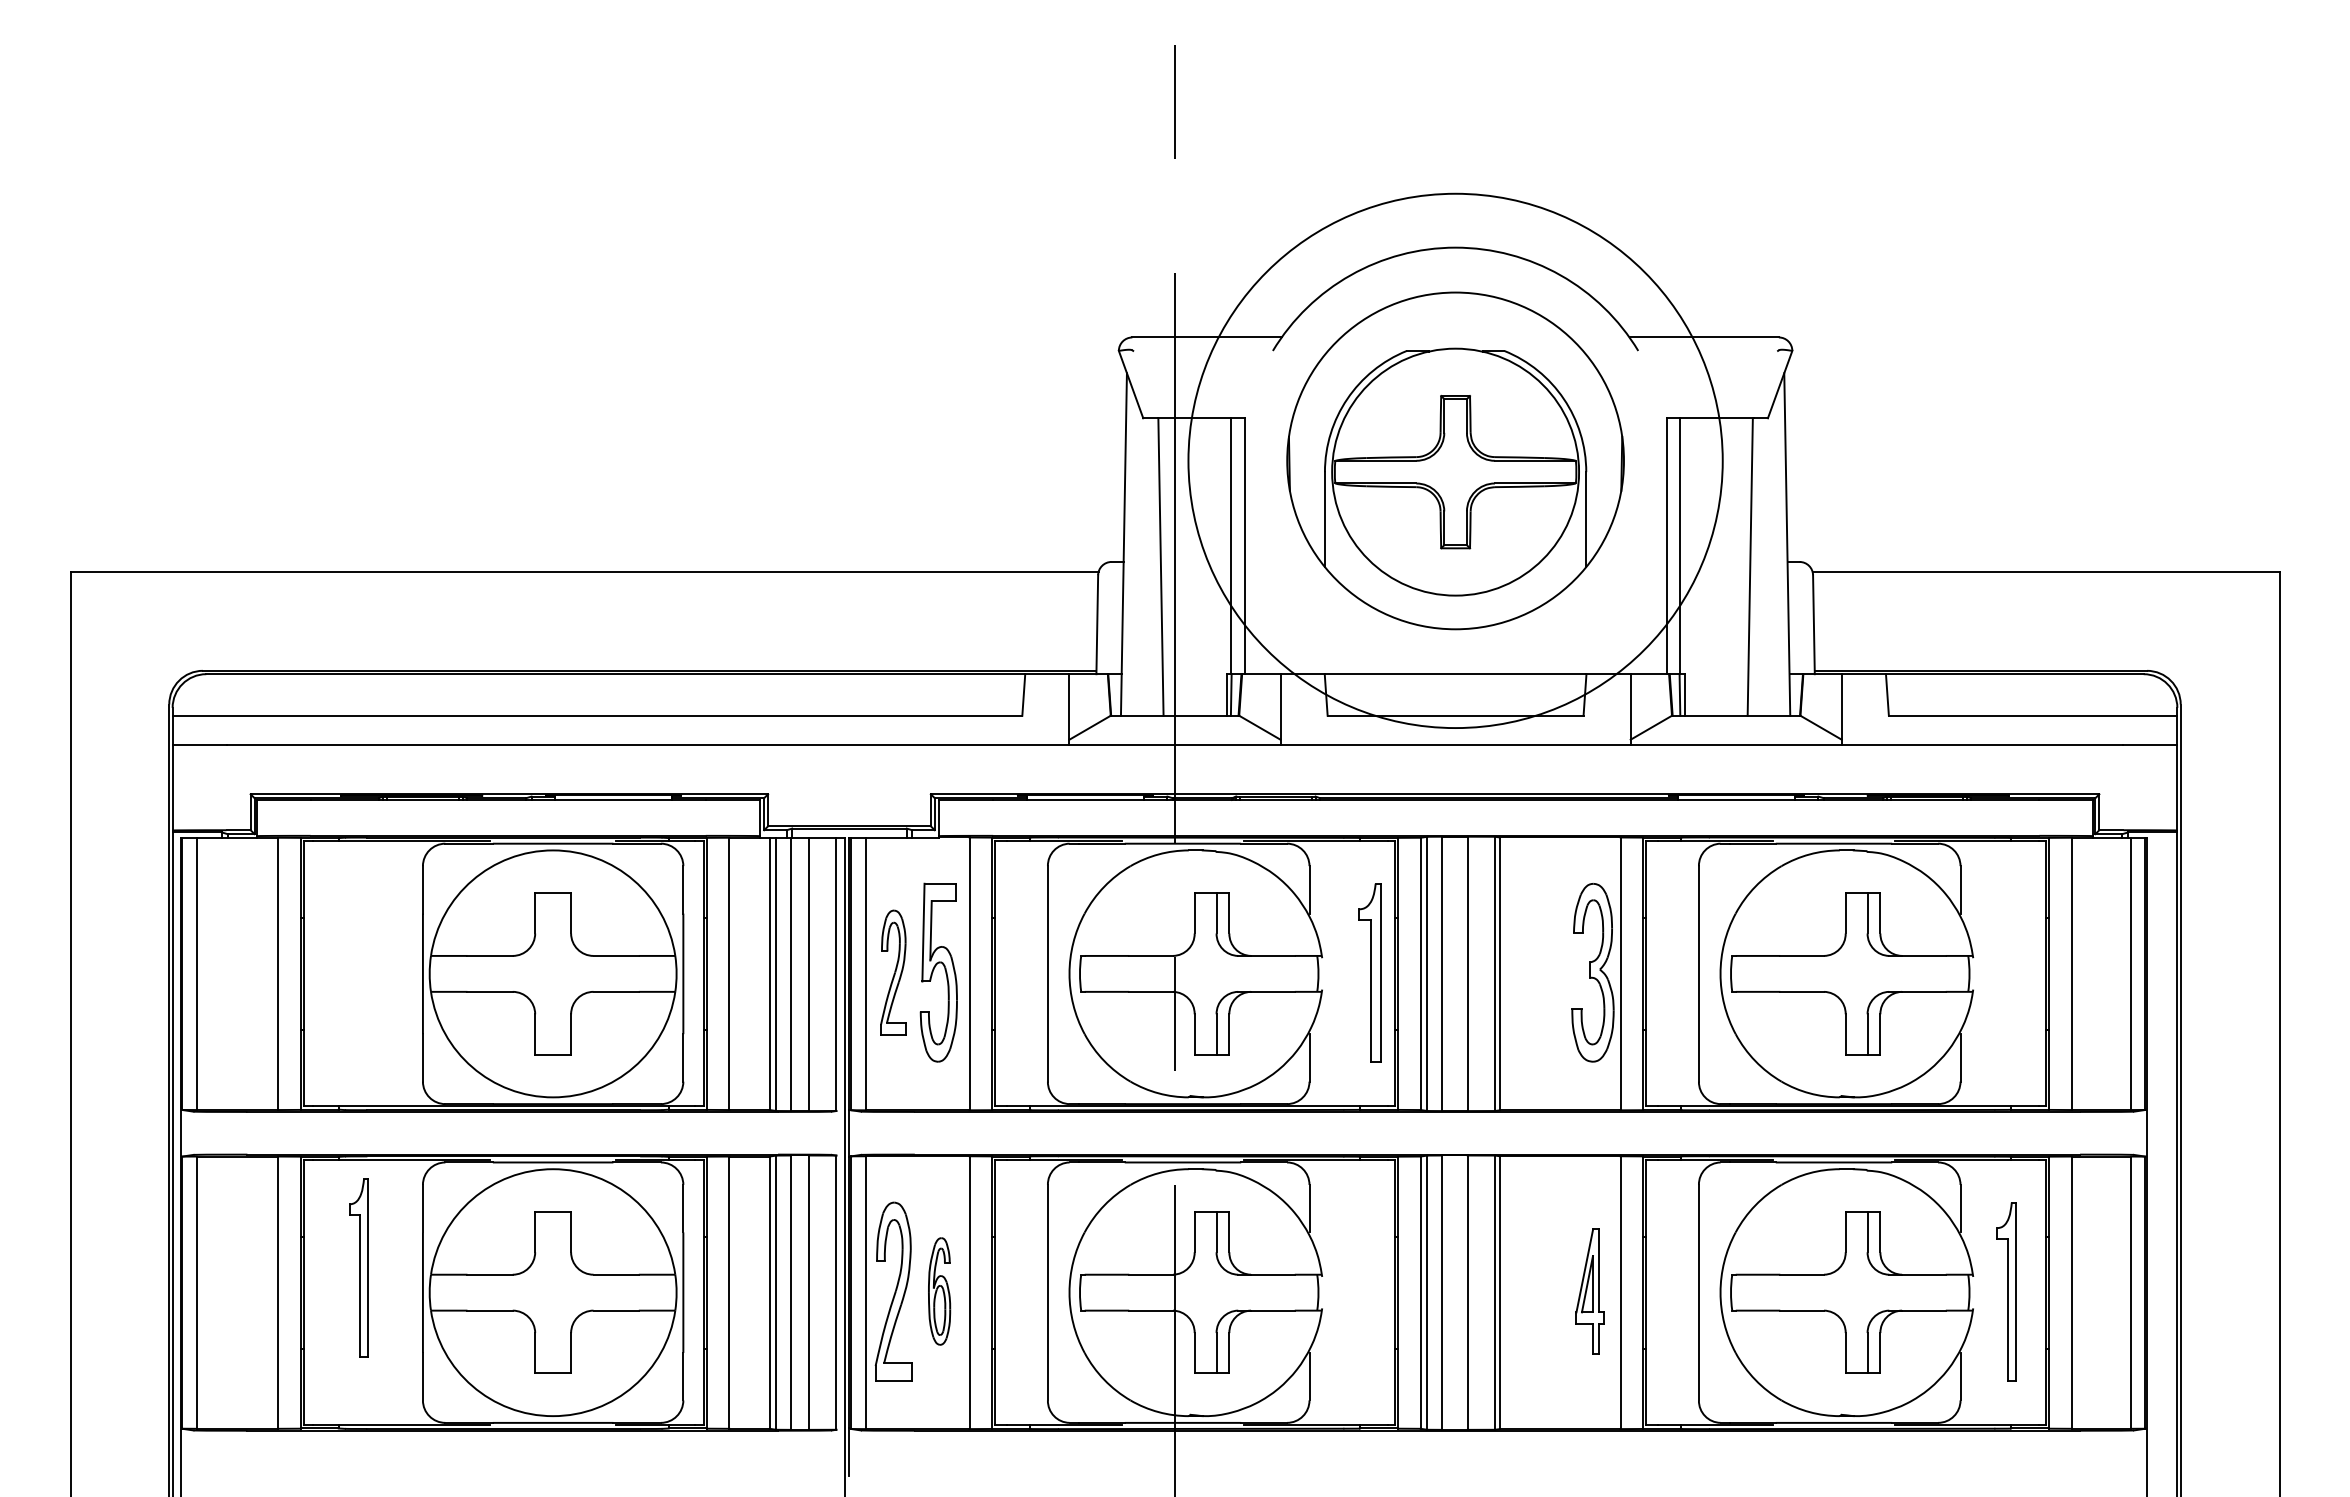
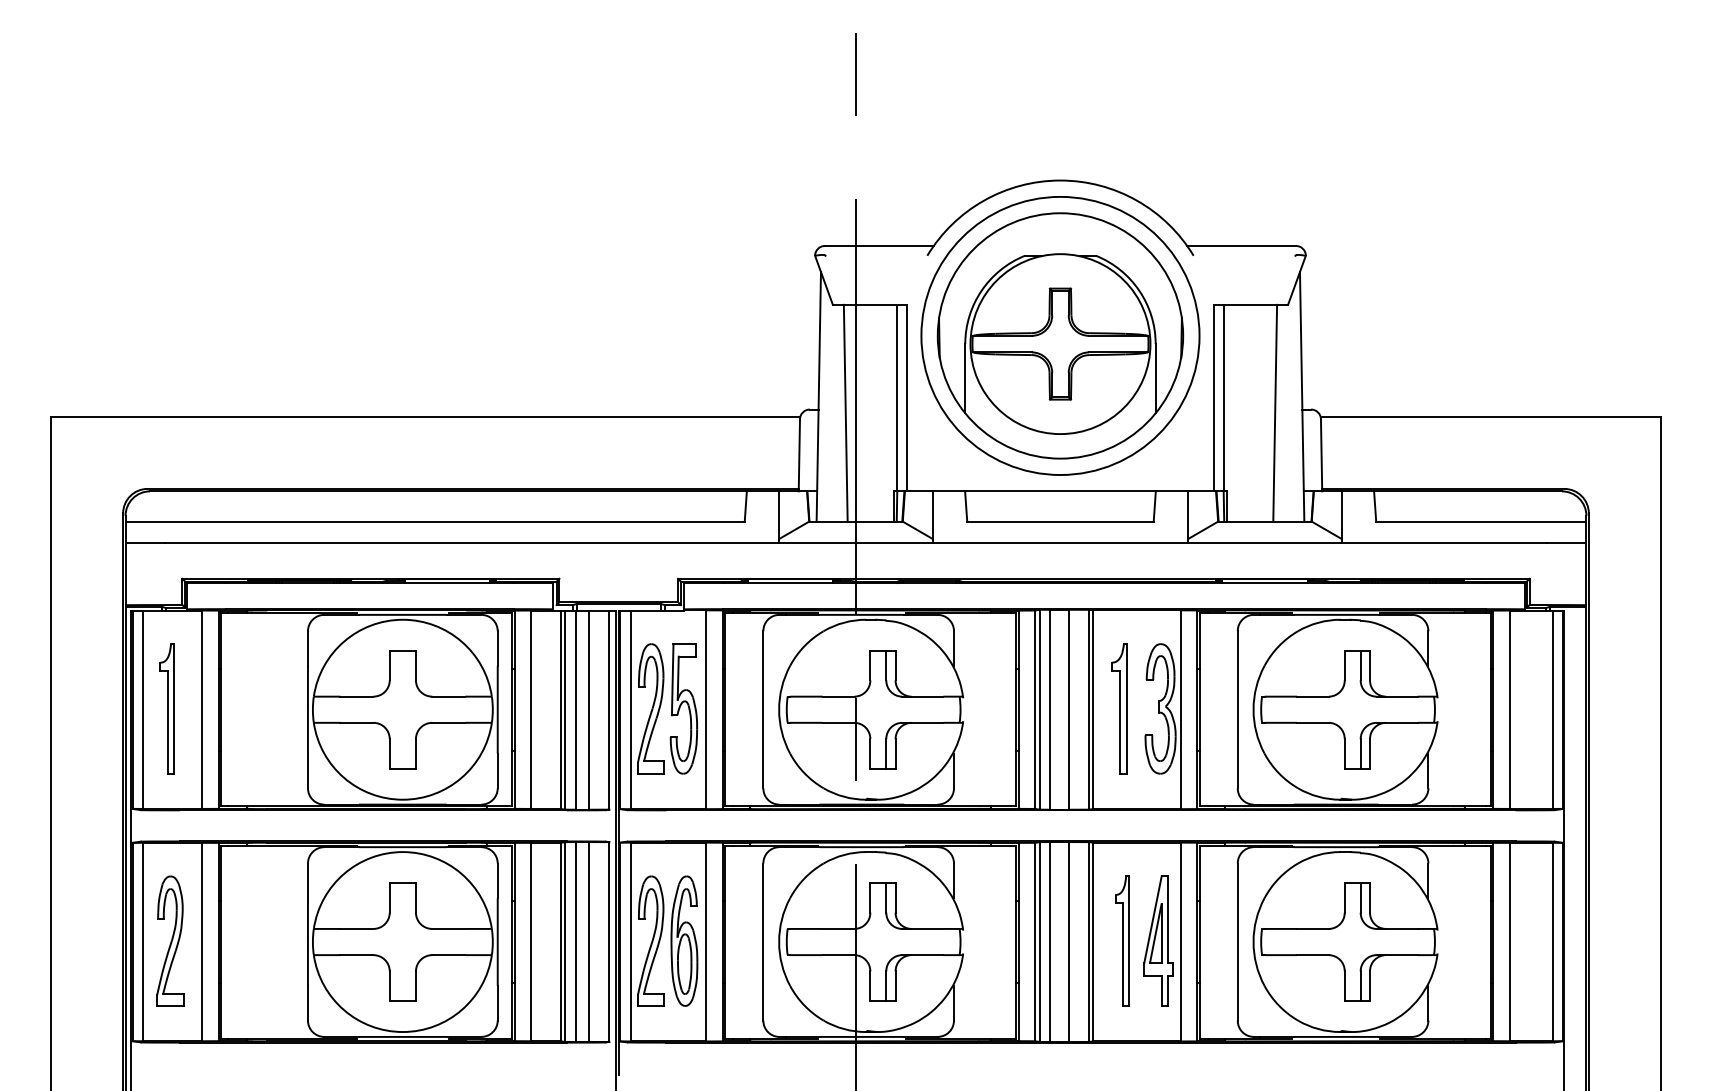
circle: (1455, 460) -> (1060, 335), size x0.71
part: (893, 972) -> (650, 708), size x1.43
part: (1369, 972) -> (1119, 708), moved
part: (358, 1267) -> (167, 708), moved
part: (233, 1291) -> (169, 941), added
part: (939, 1291) -> (684, 941), size x1.67
part: (1589, 1291) -> (1158, 941), size x1.43
part: (2006, 1291) -> (1122, 941), moved

